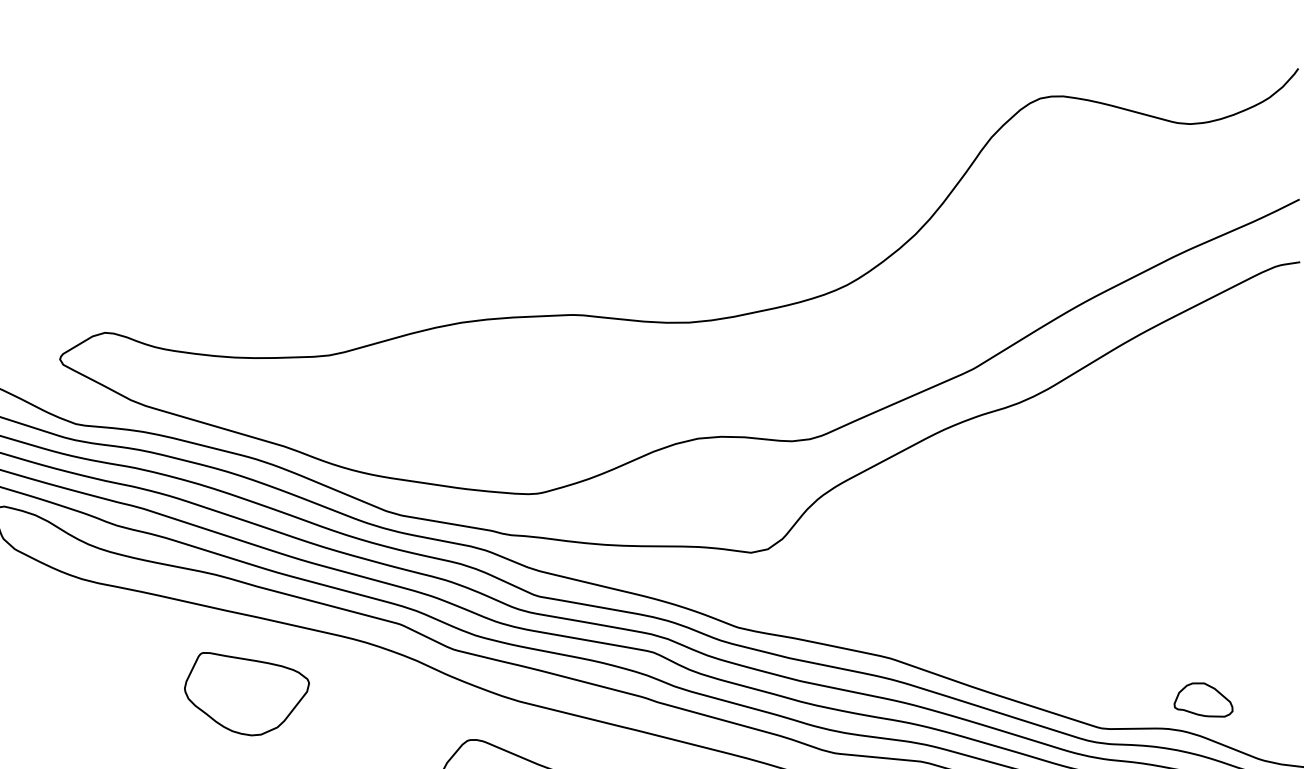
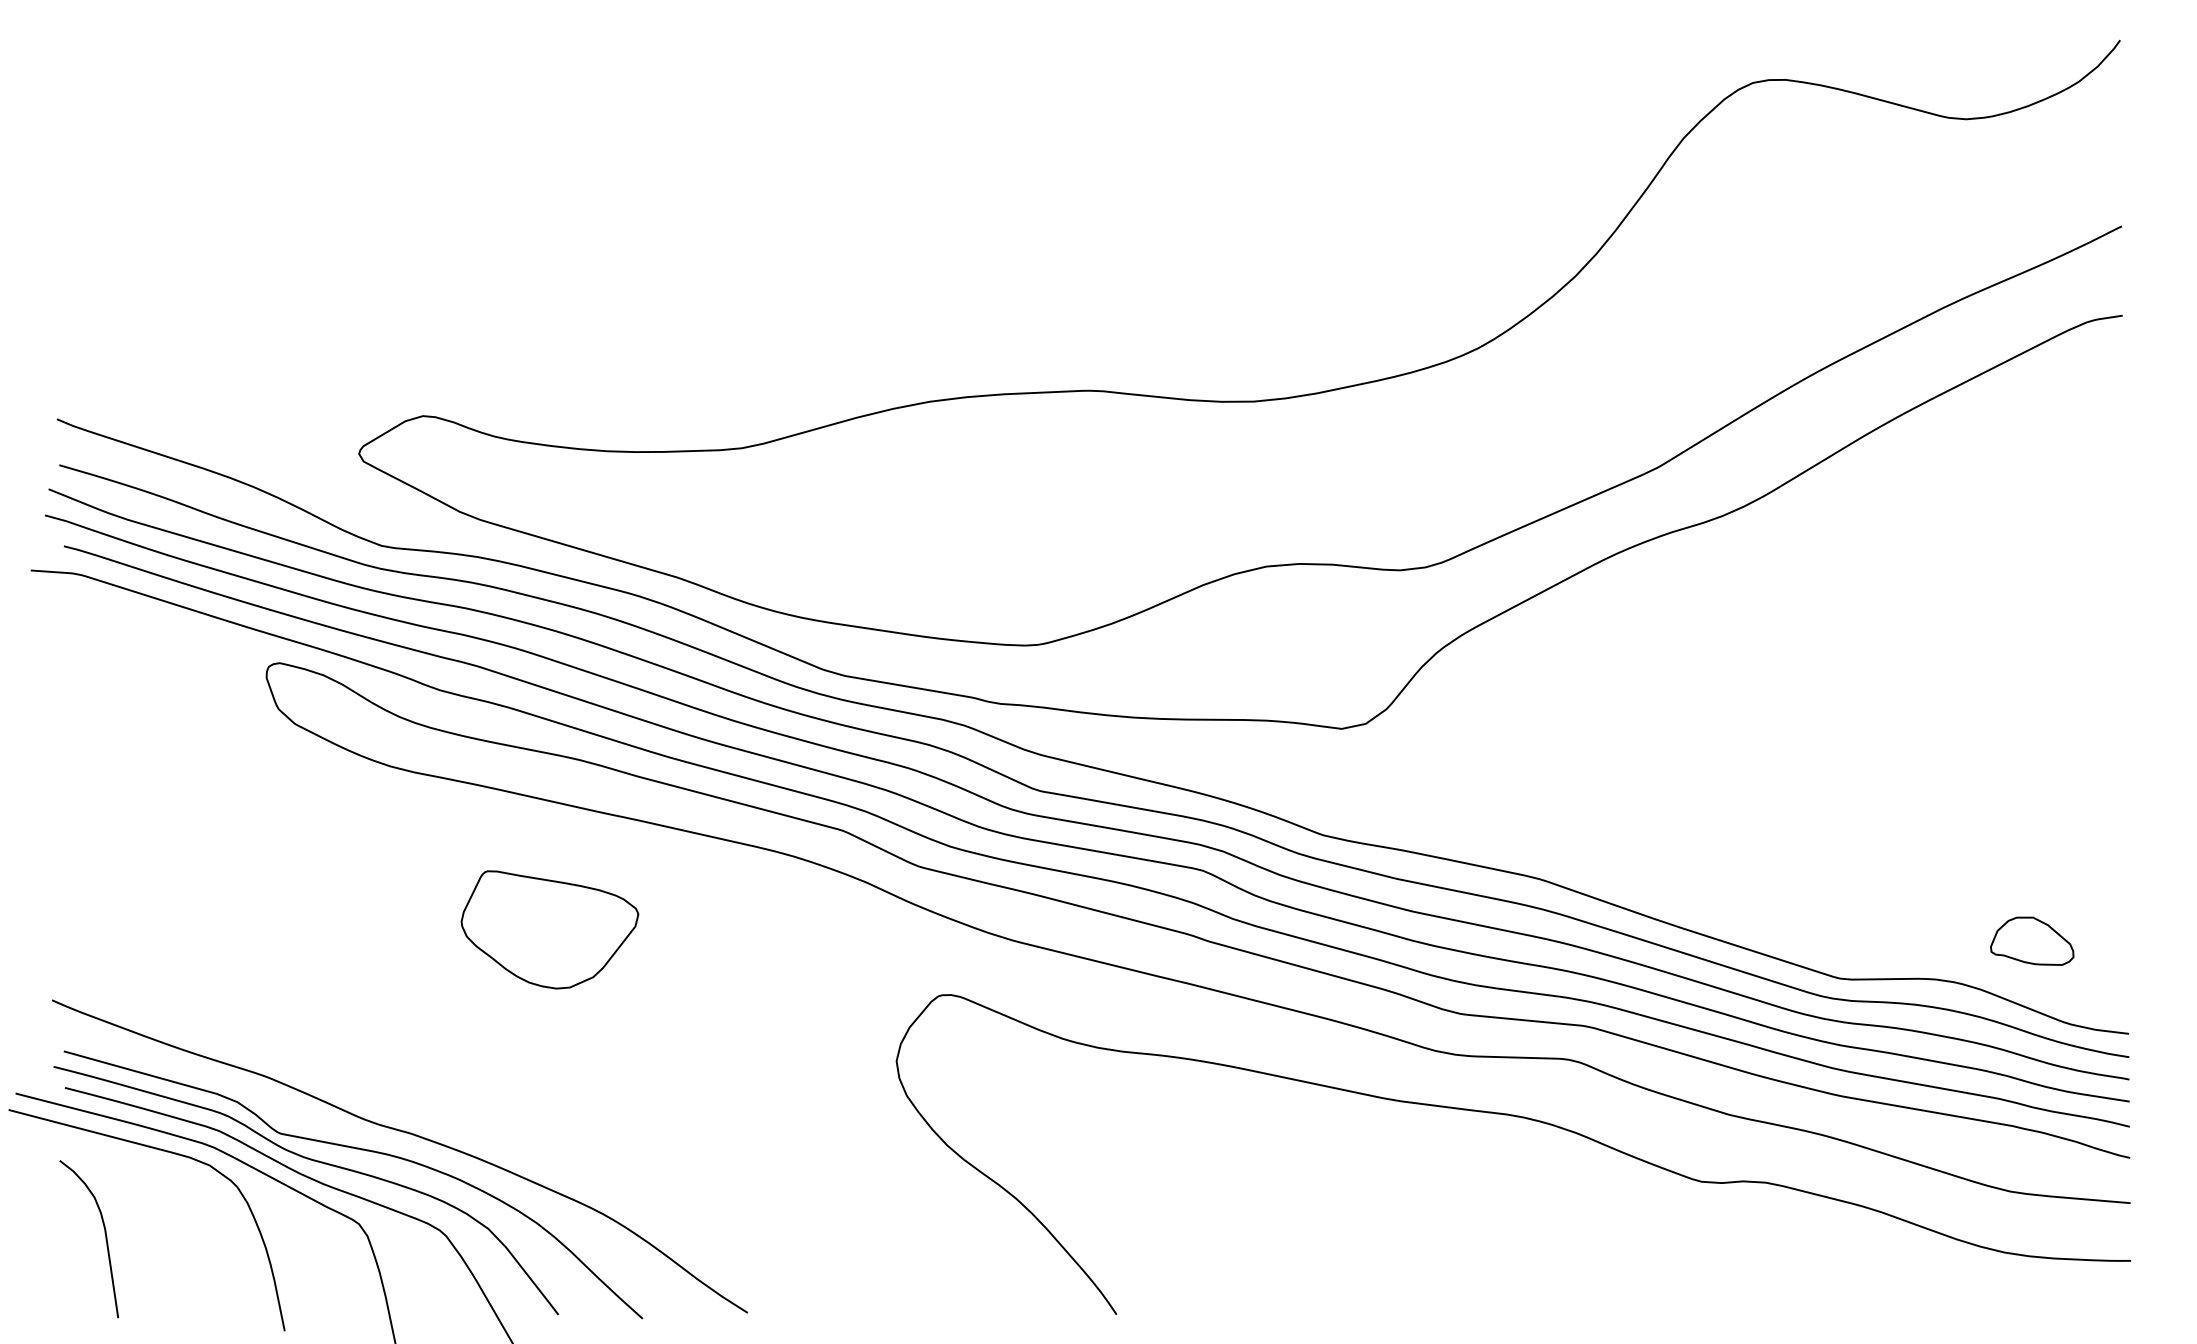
part: (246, 693) -> (549, 929), moved
part: (1203, 699) -> (2032, 940), moved

